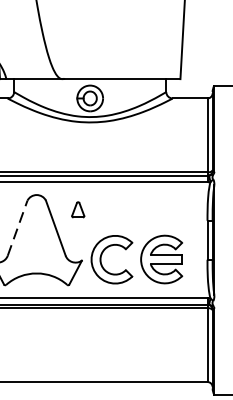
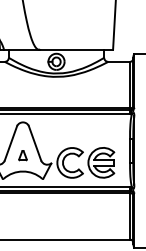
part: (77, 209) -> (22, 155), moved
line: (18, 227) -> (11, 142), dashed -> solid

